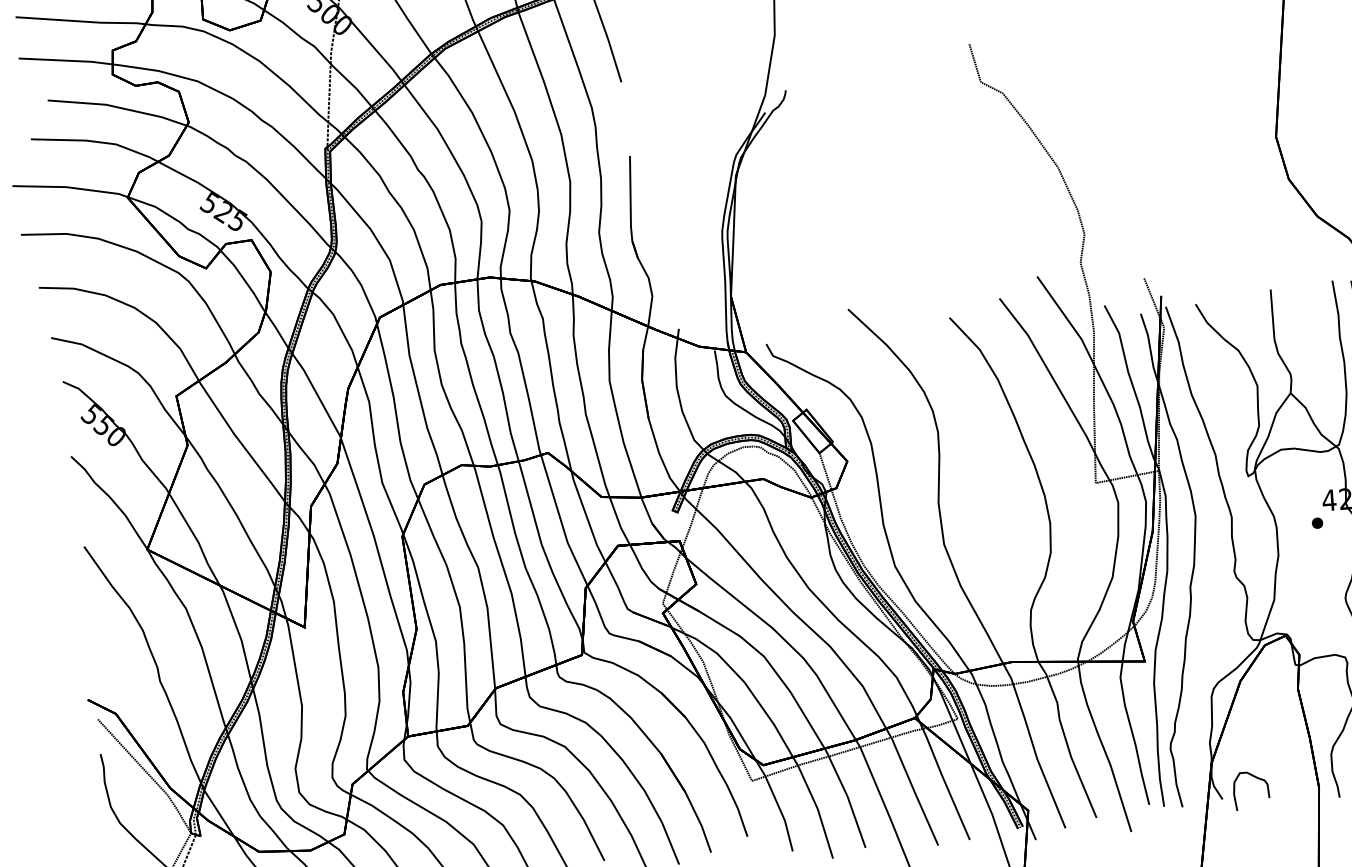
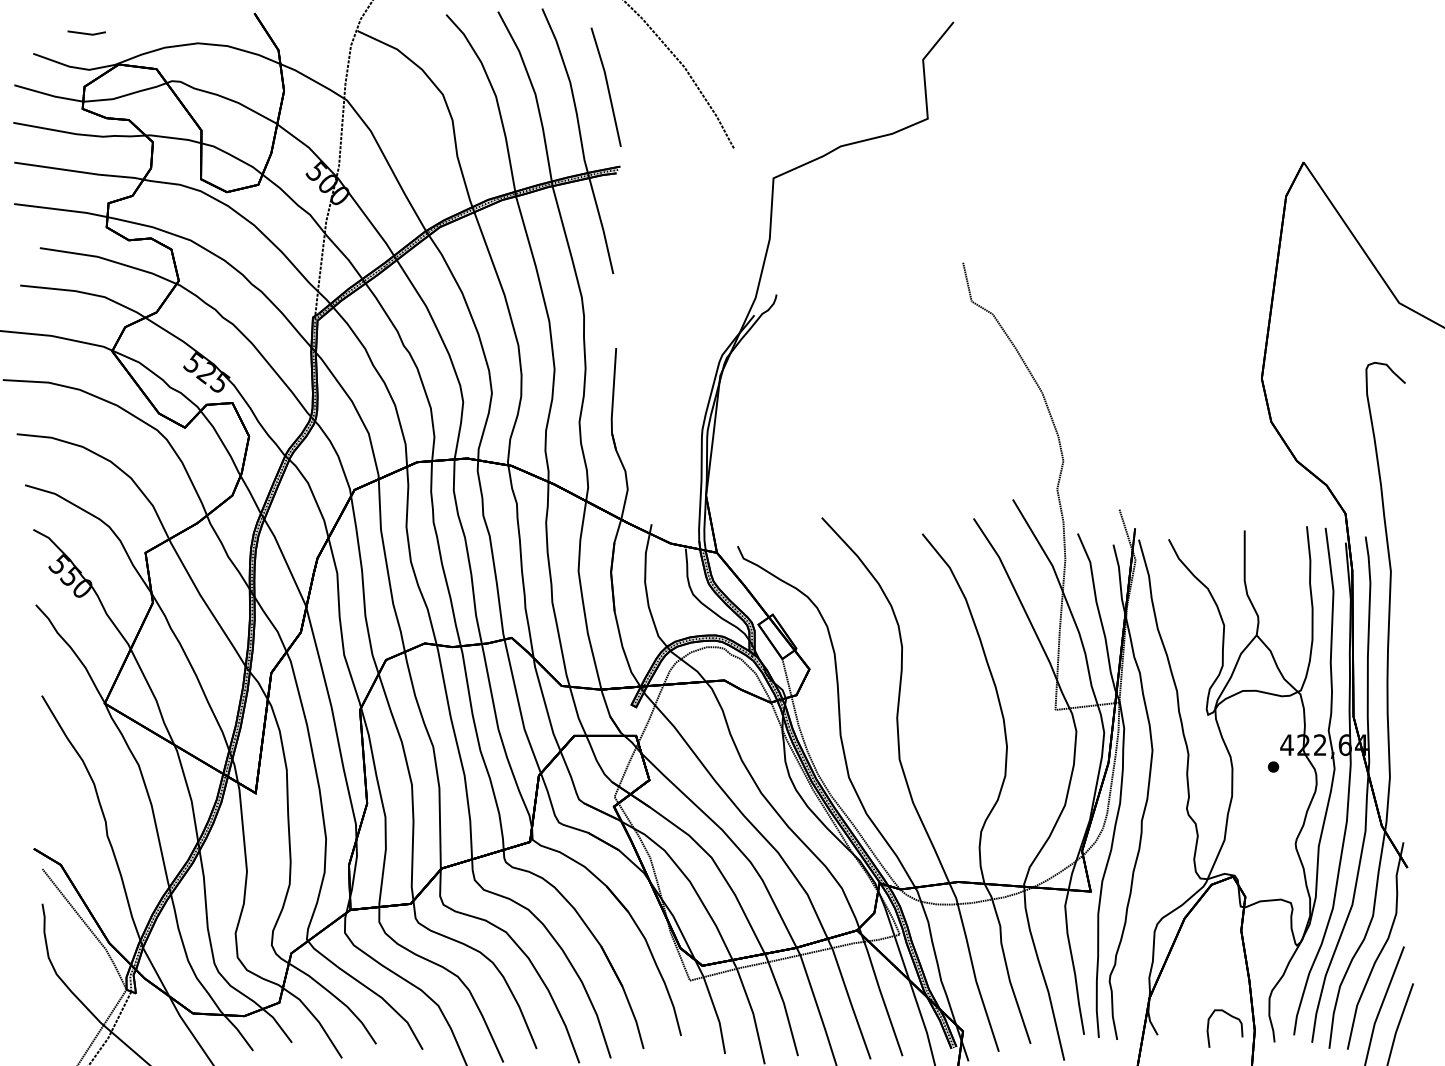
curve: (1256, 779) -> (1231, 1017), moved

